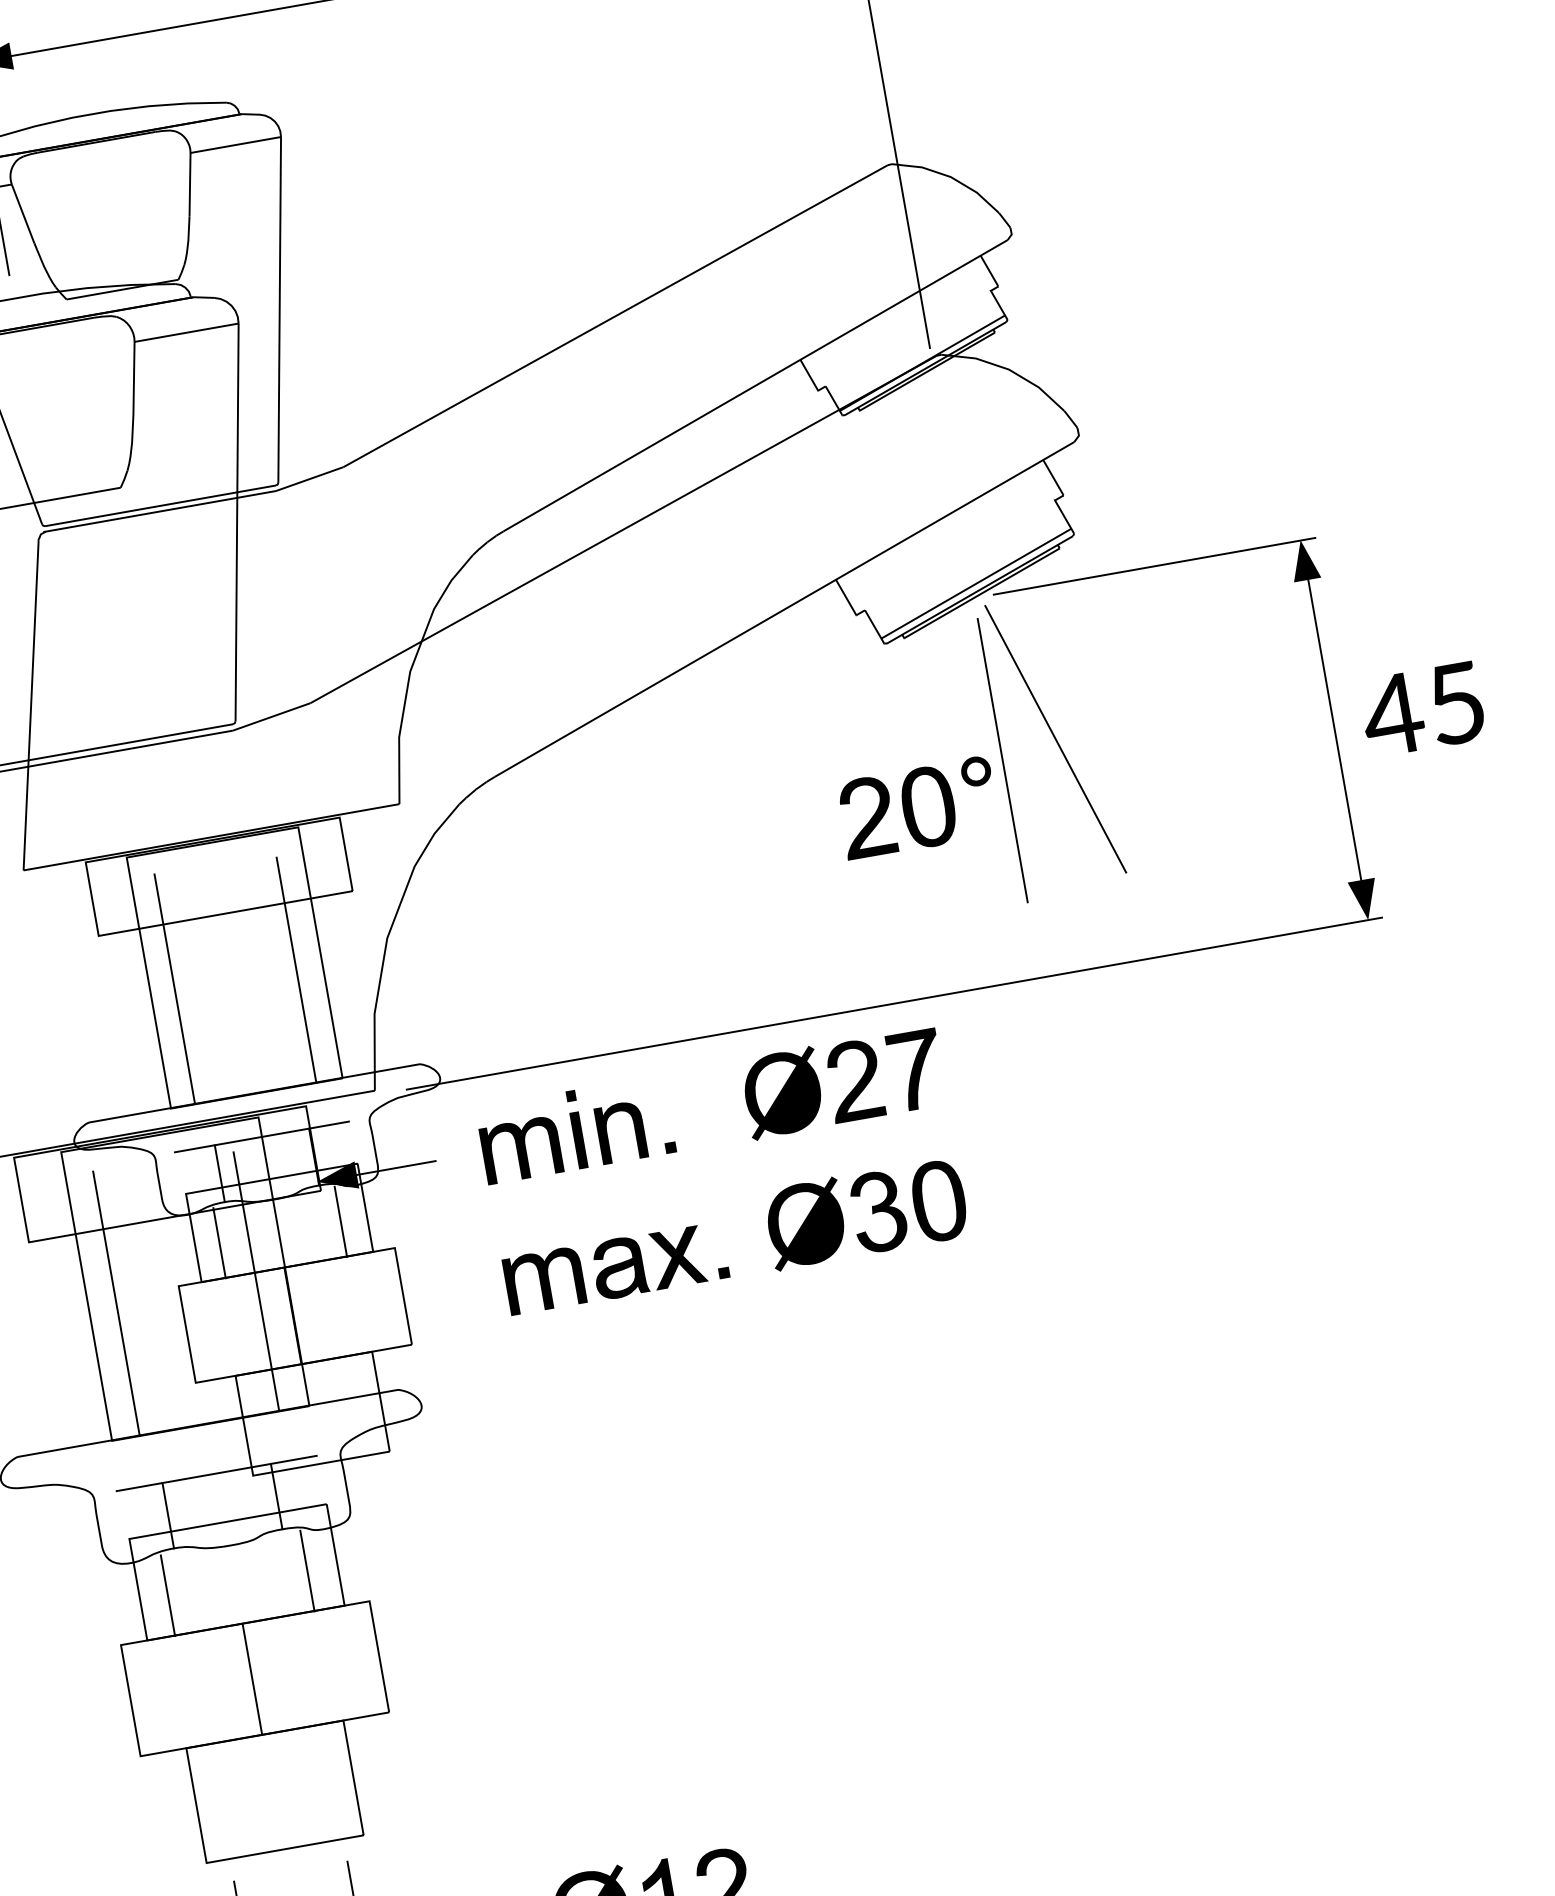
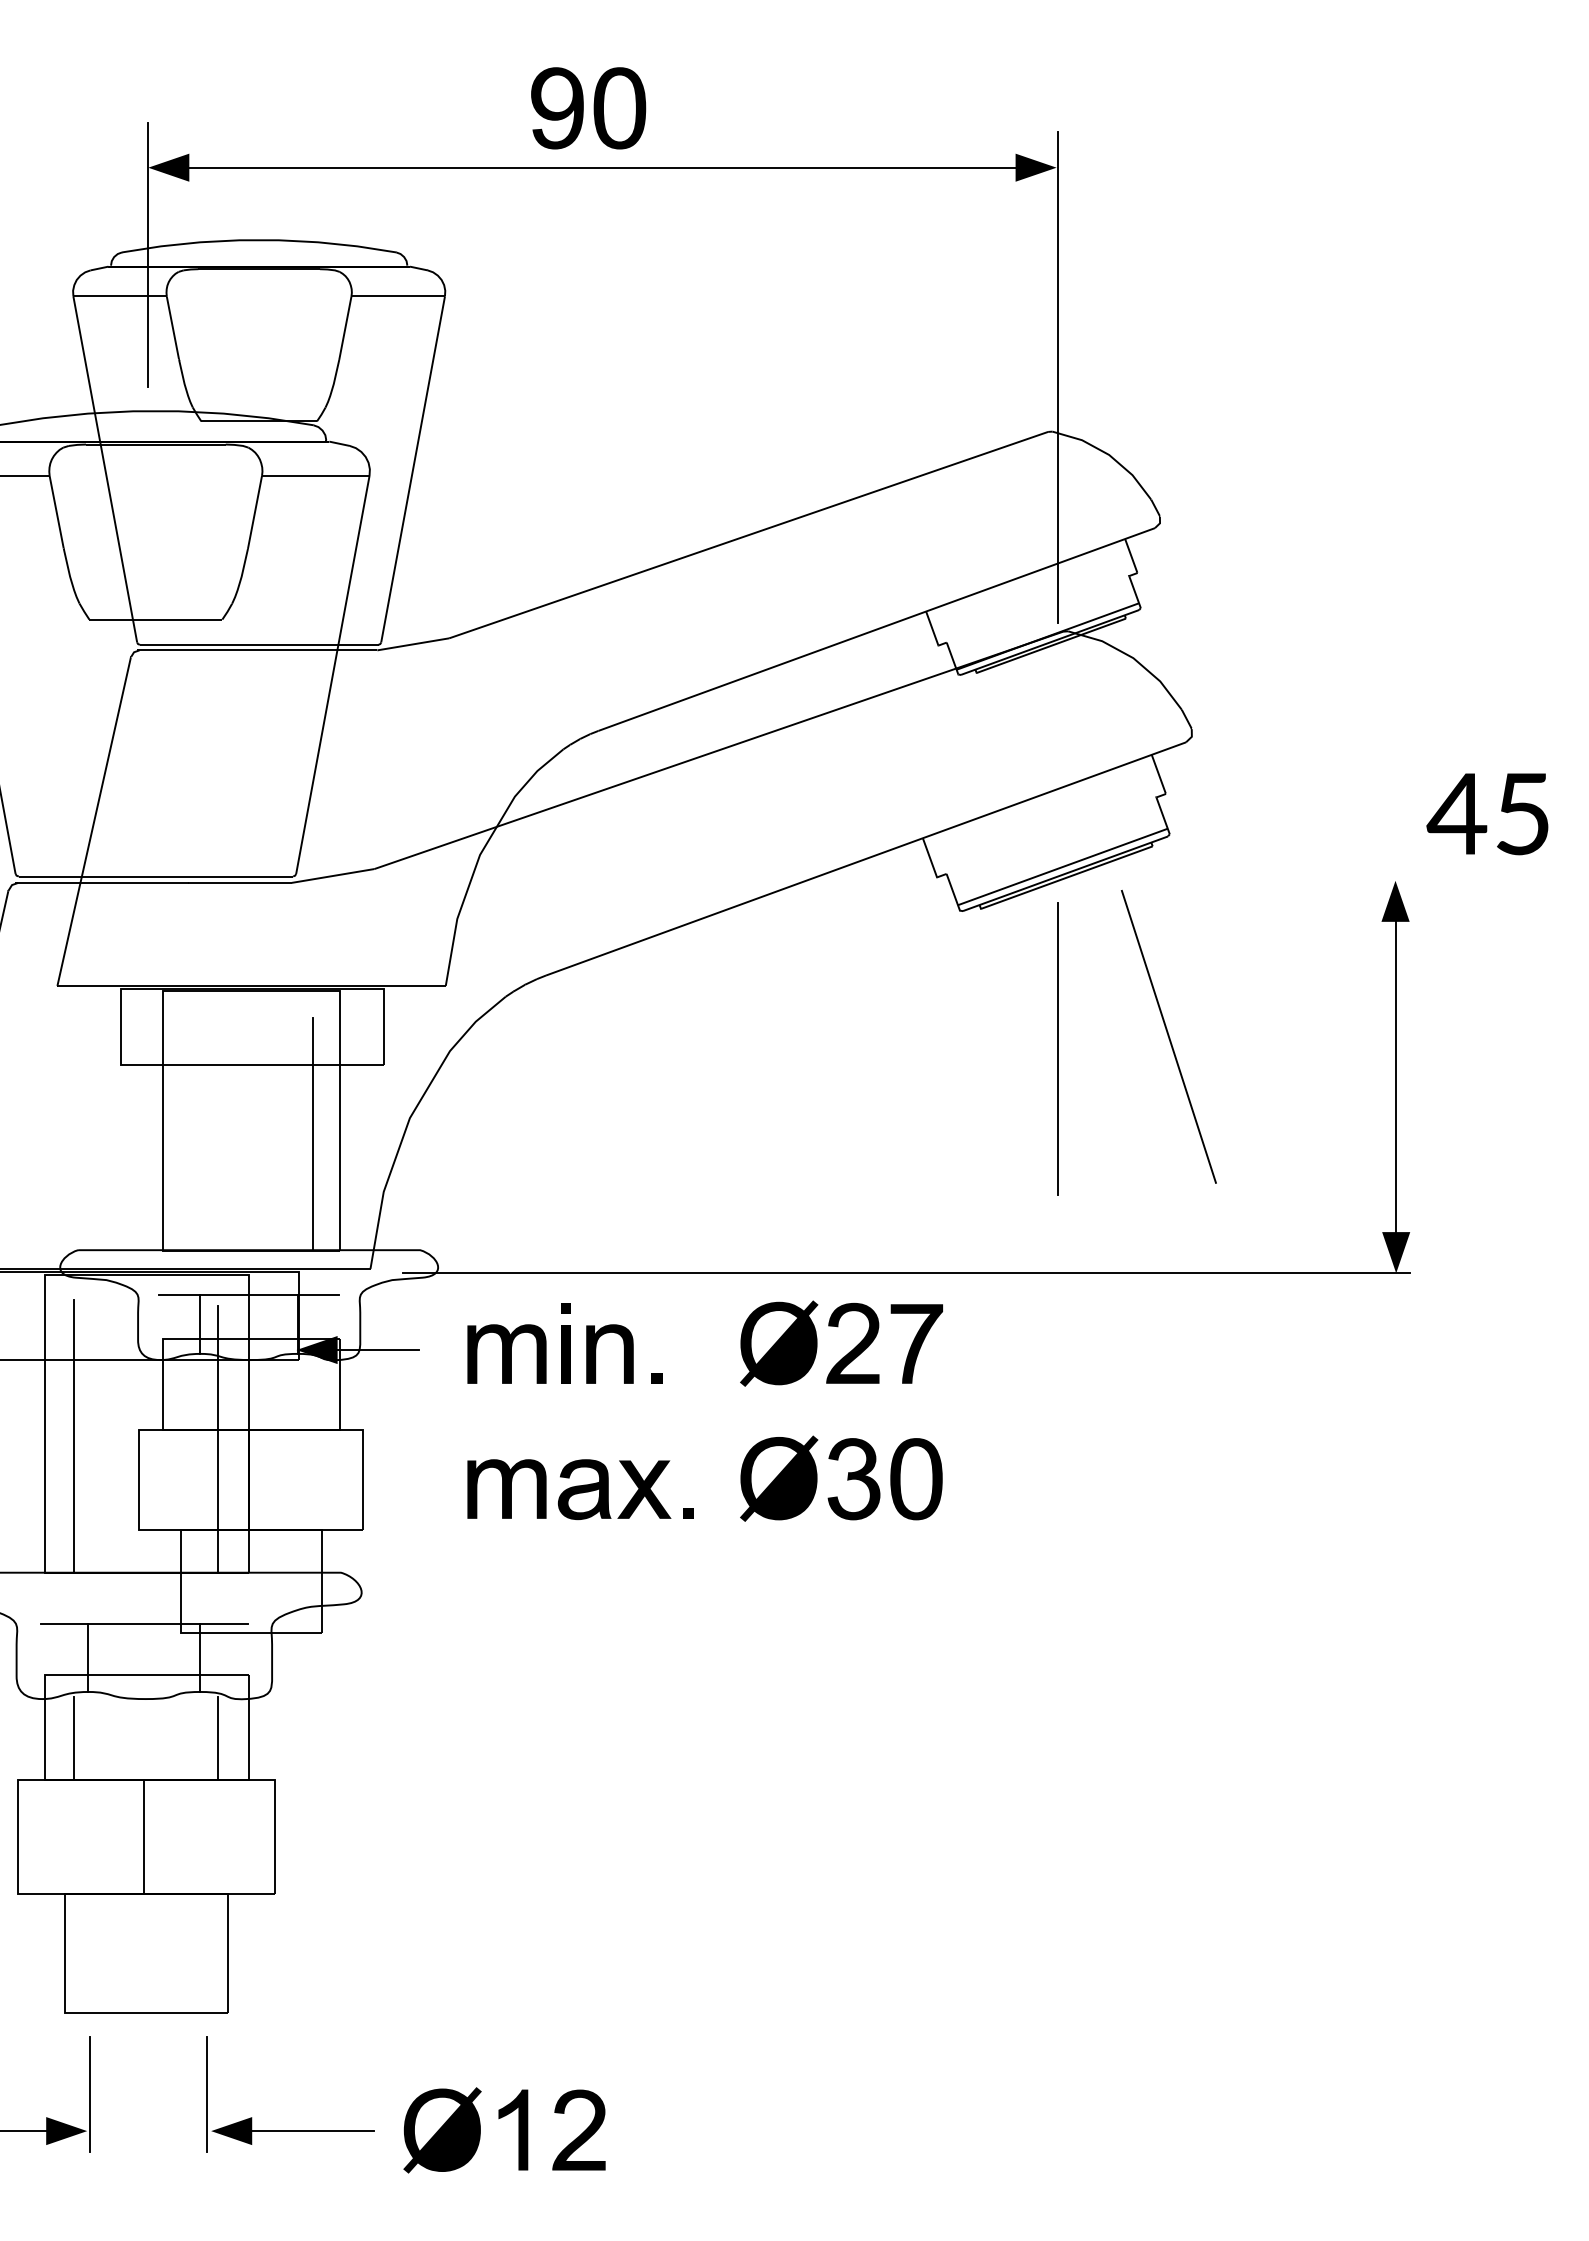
line: (1154, 566) -> (1244, 881), removed
text: (1422, 710) -> (1487, 814), moved
line: (1055, 738) -> (1168, 1036), moved
part: (917, 808) -> (964, 1081), removed
line: (174, 989) -> (187, 1131), removed
line: (340, 1221) -> (313, 1393), removed
line: (219, 1242) -> (187, 1393), removed

